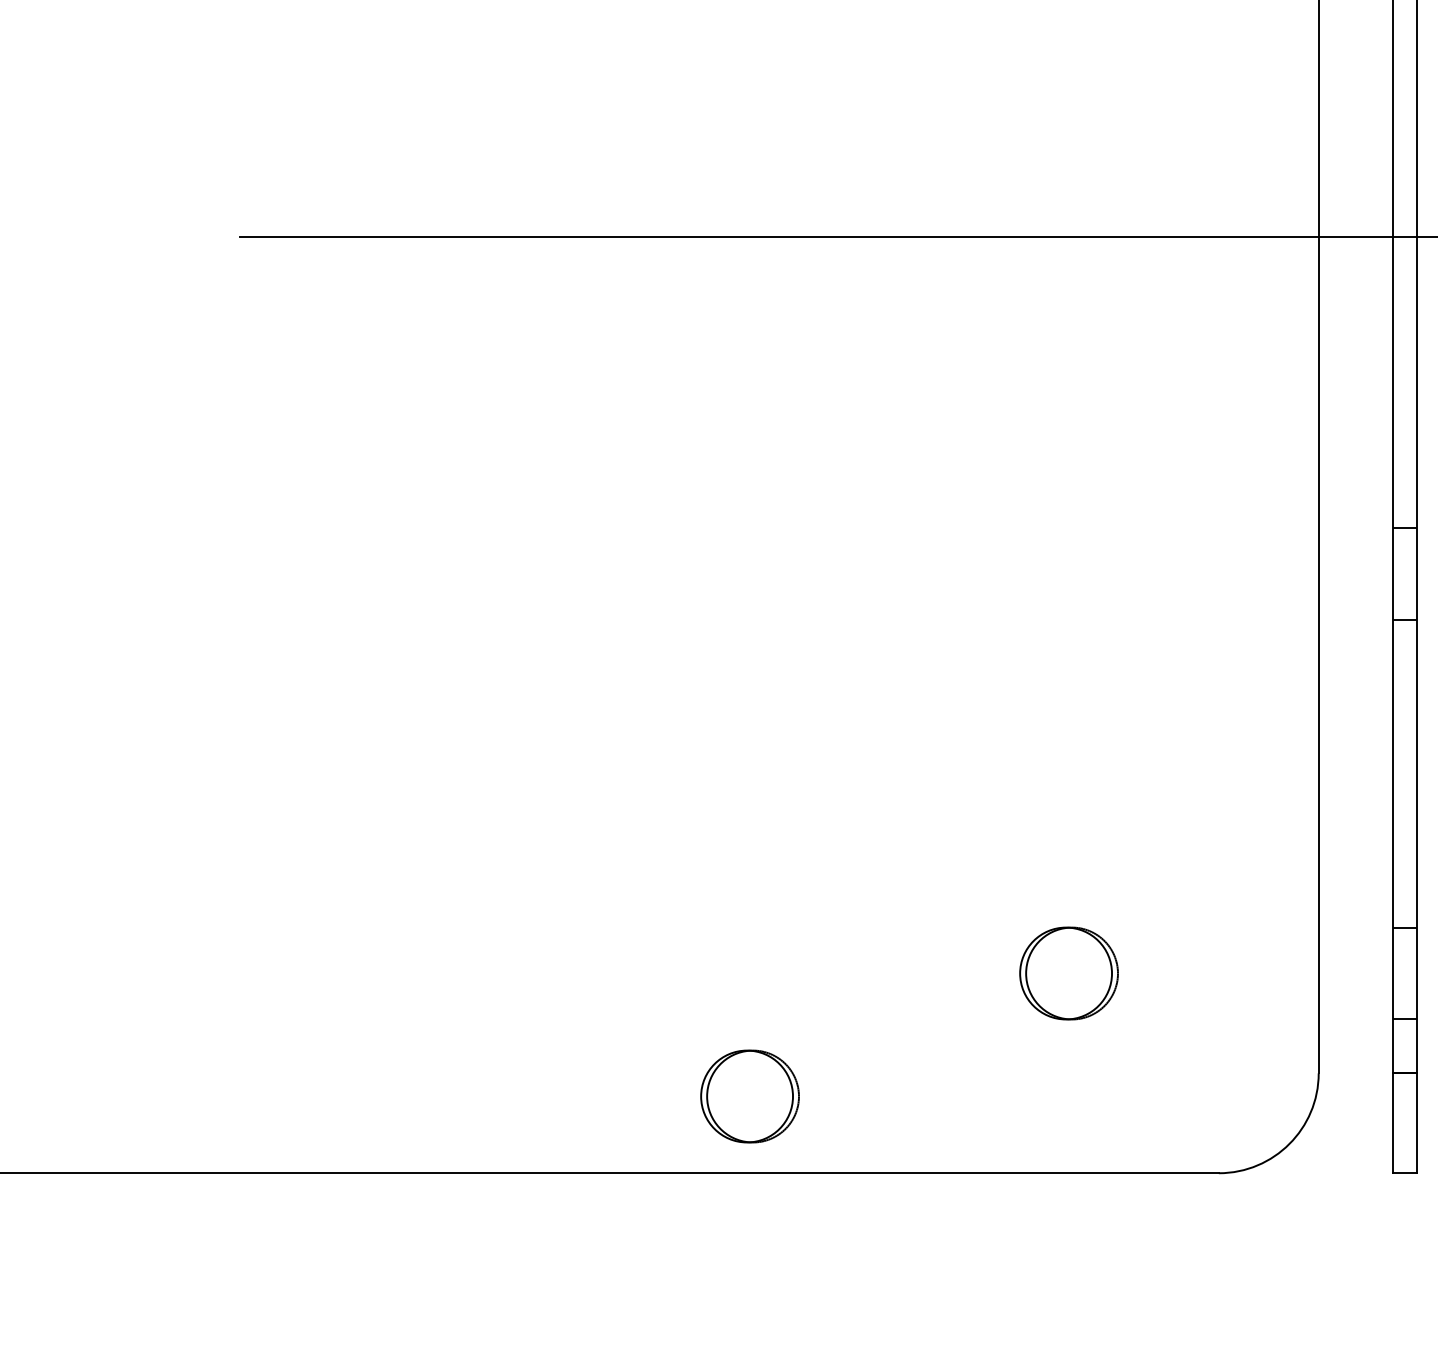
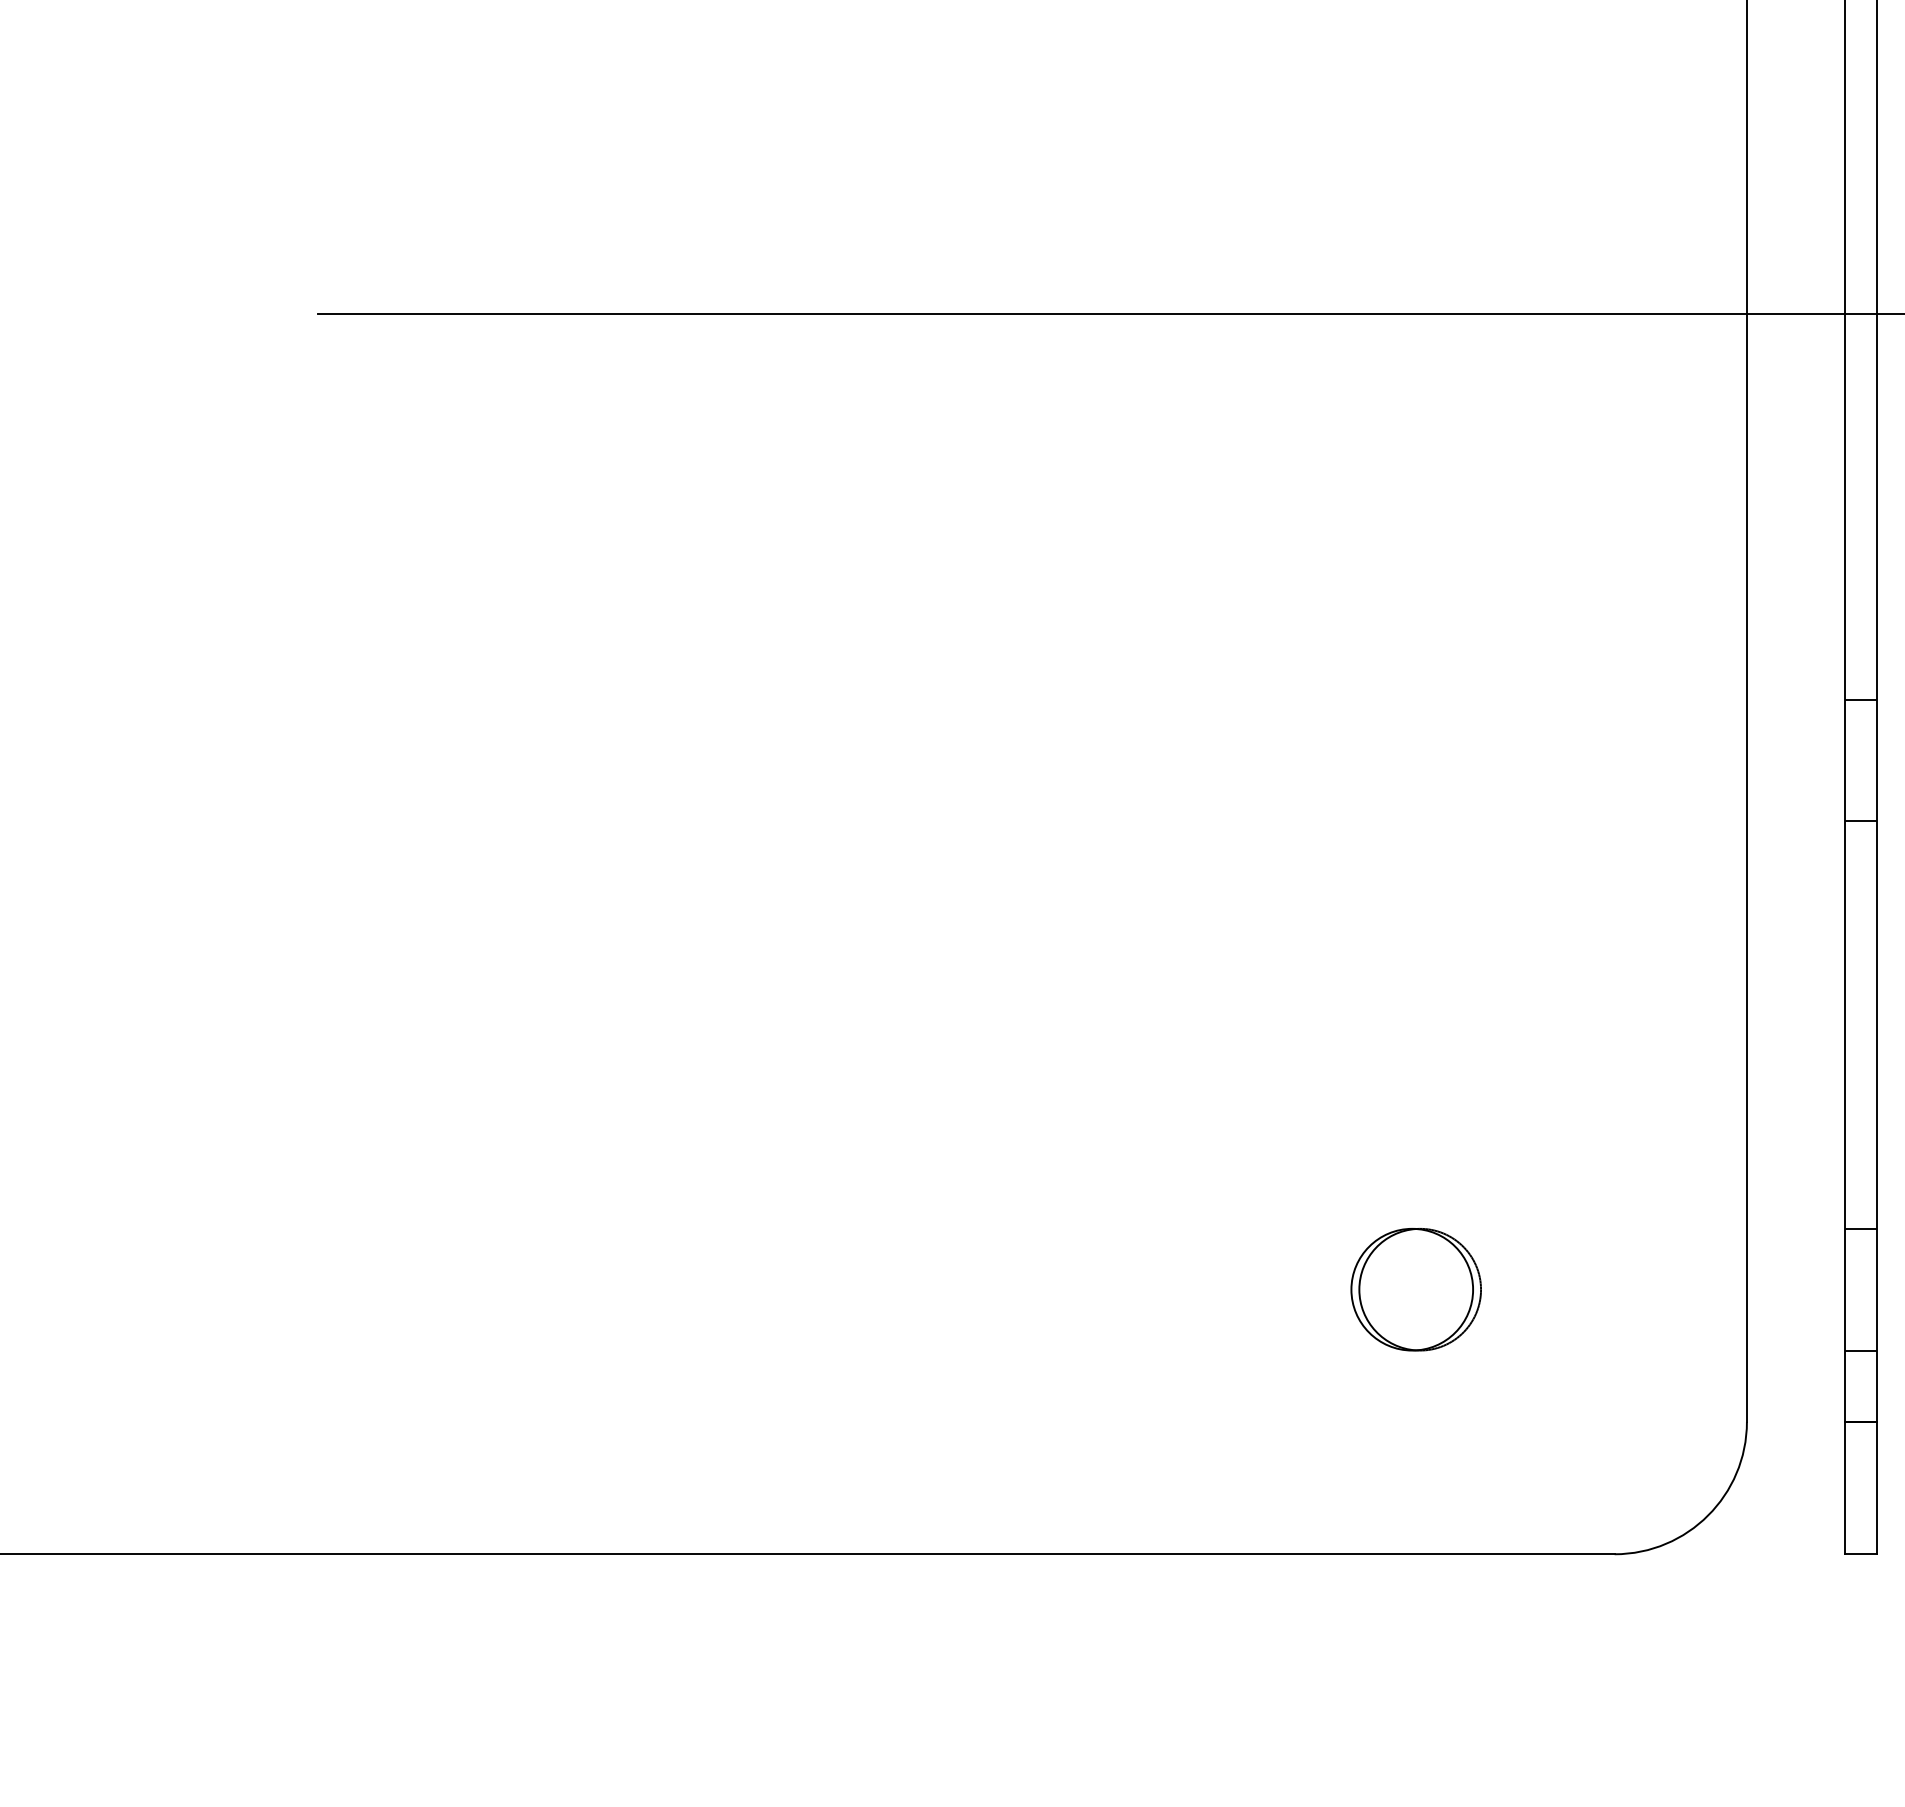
part: (749, 1096) -> (992, 1452), removed

